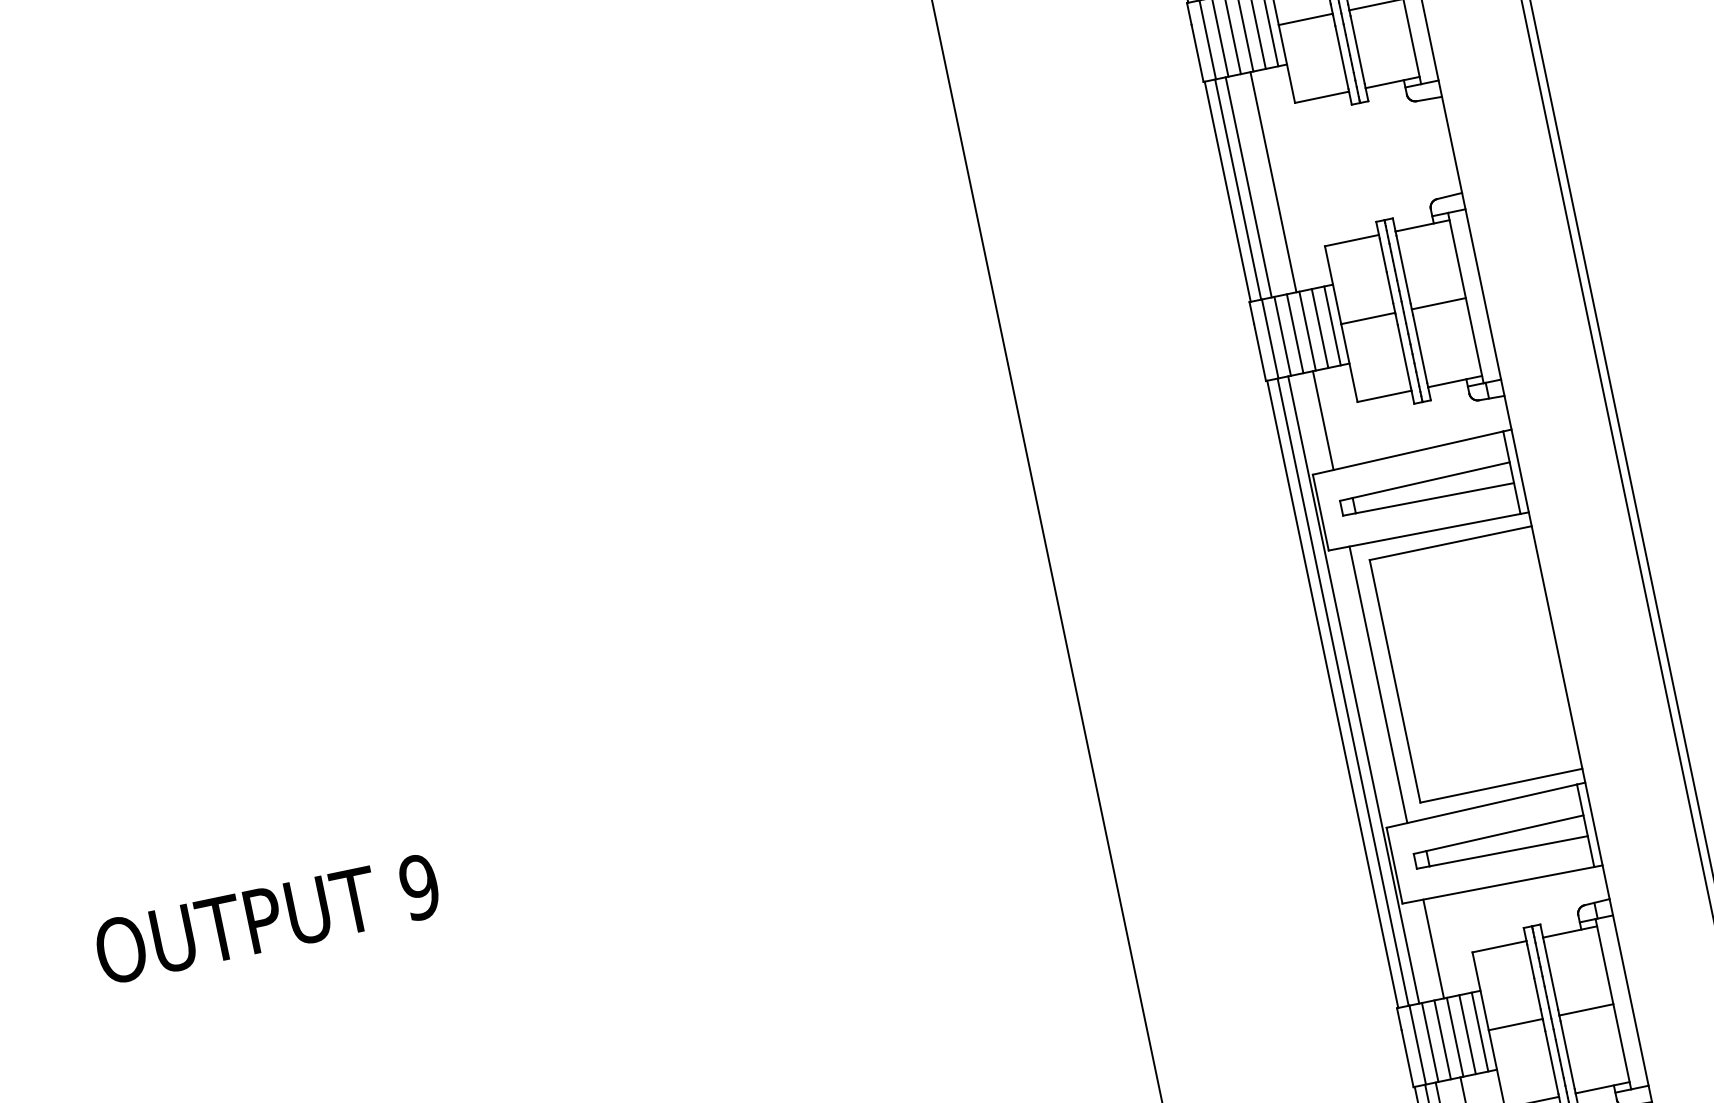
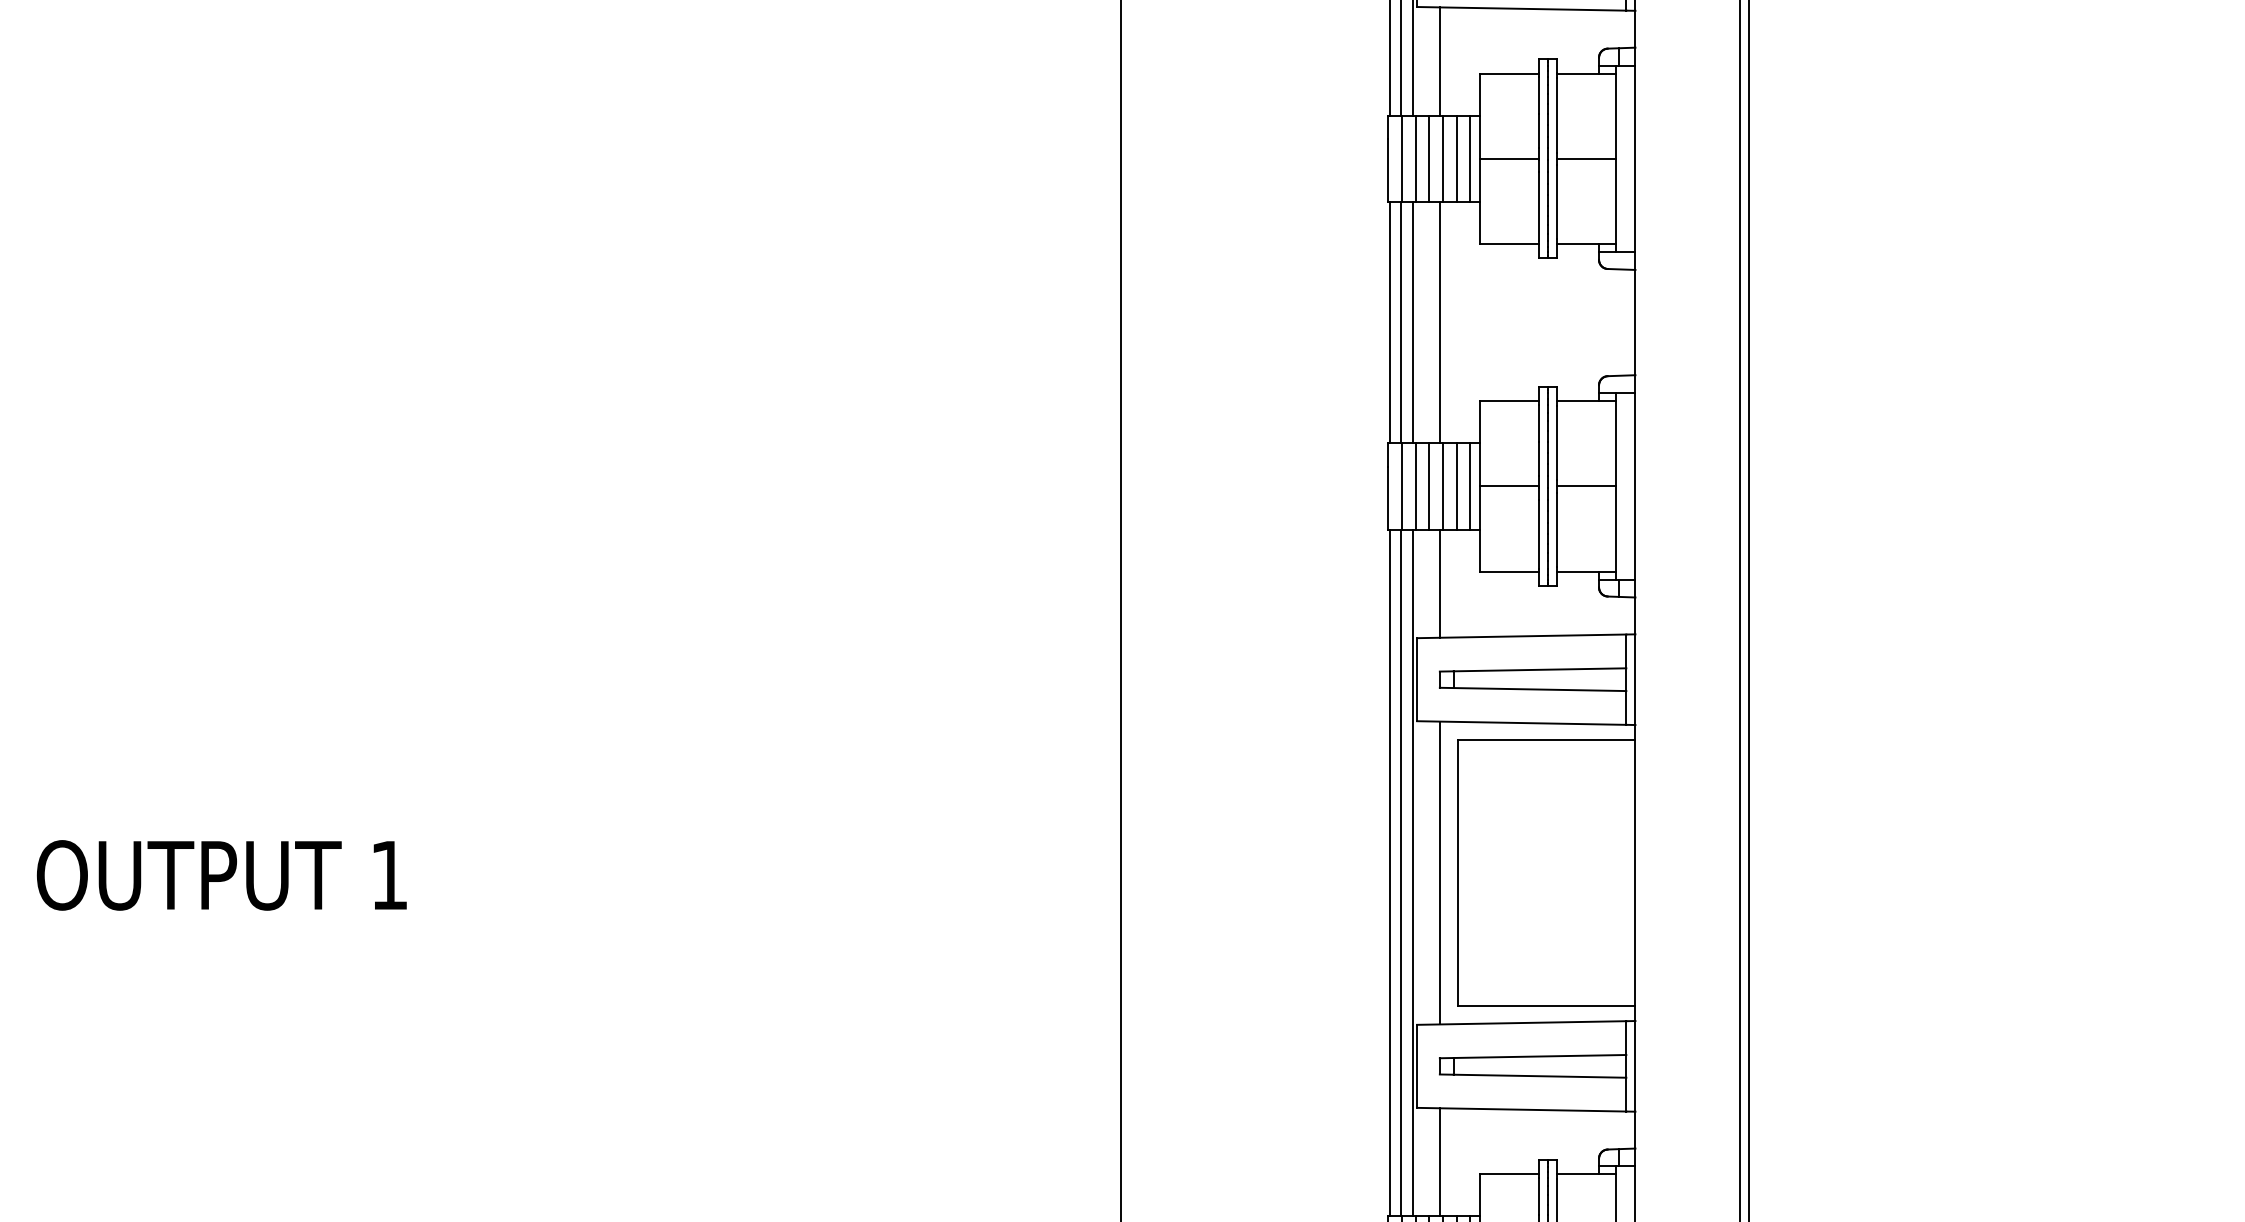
text: (419, 887) -> (389, 875), 9 -> 1

